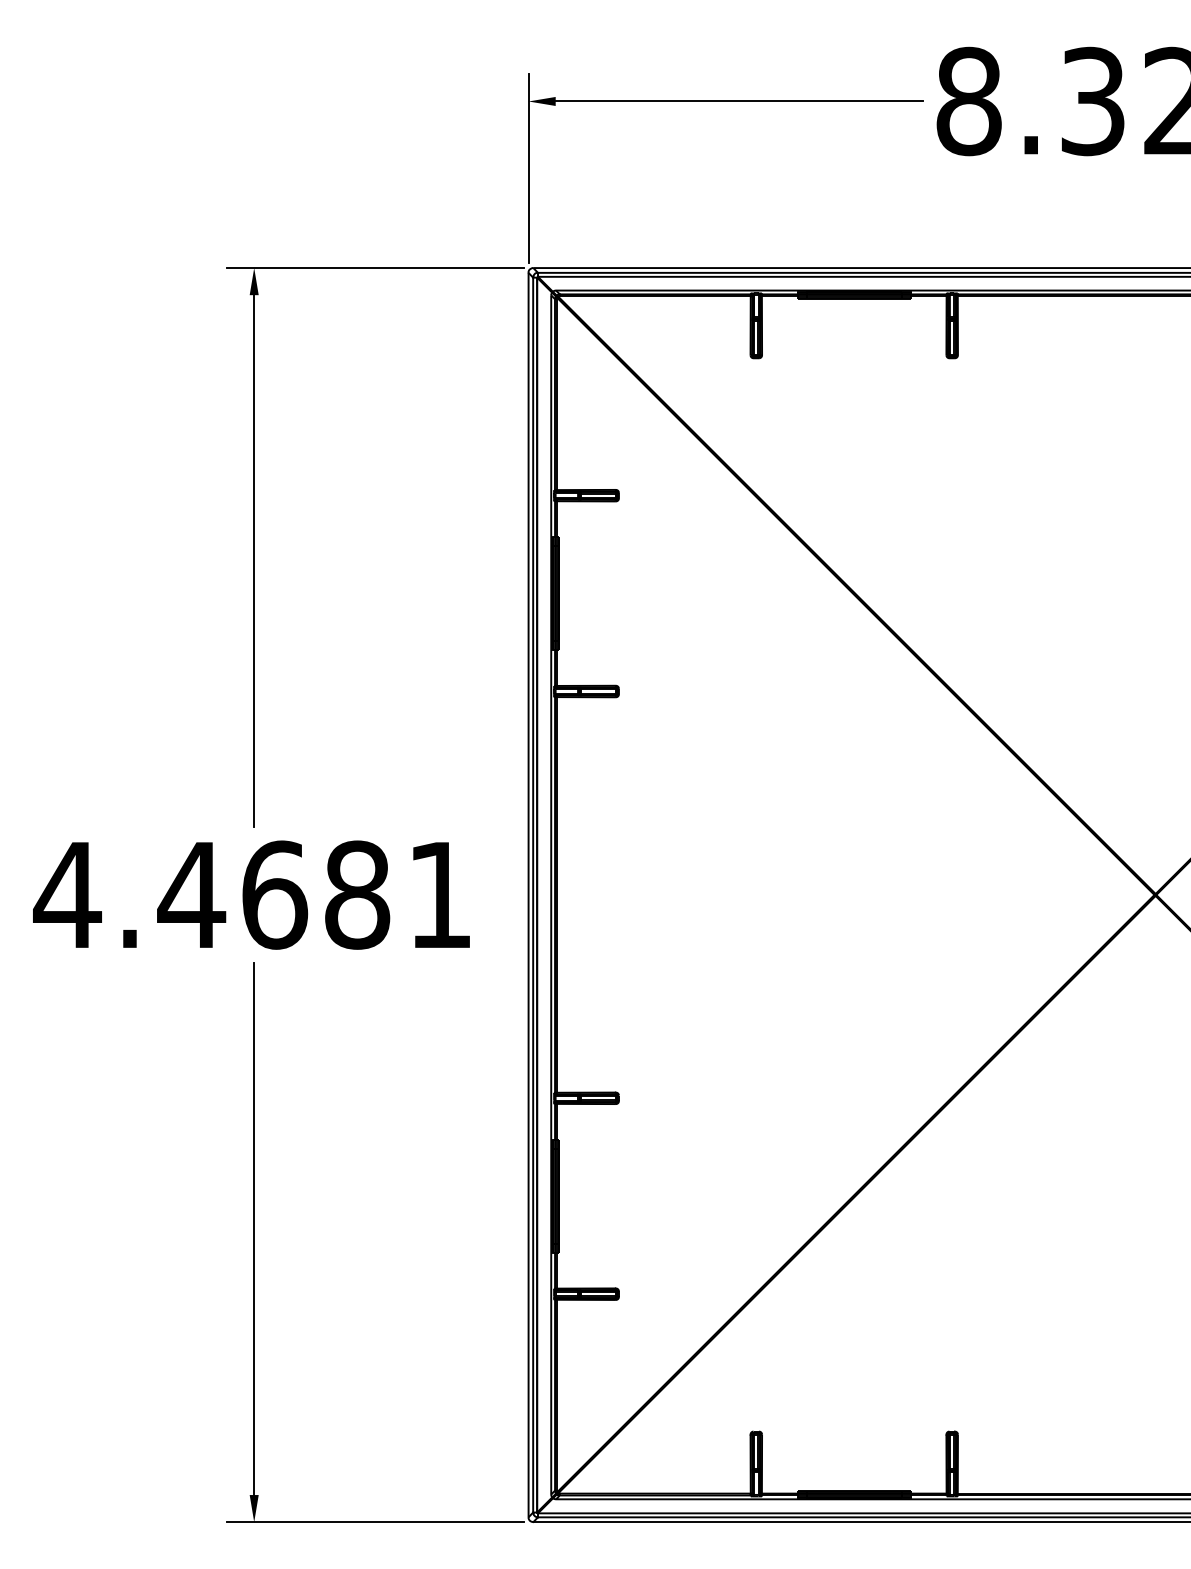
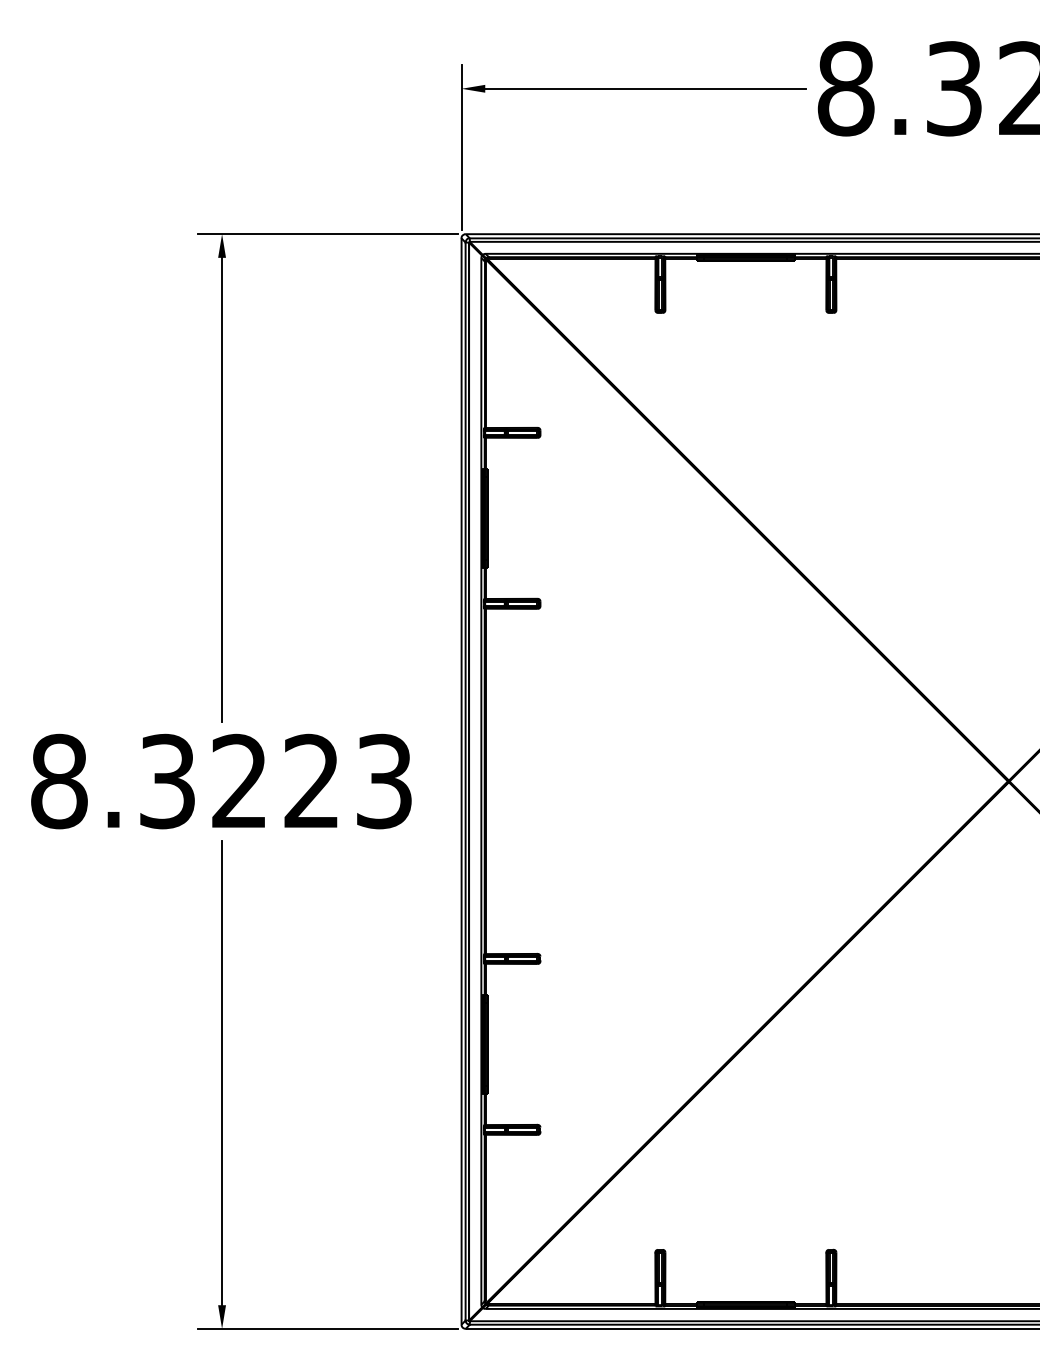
text: (252, 895) -> (220, 781), 4.4681 -> 8.3223

